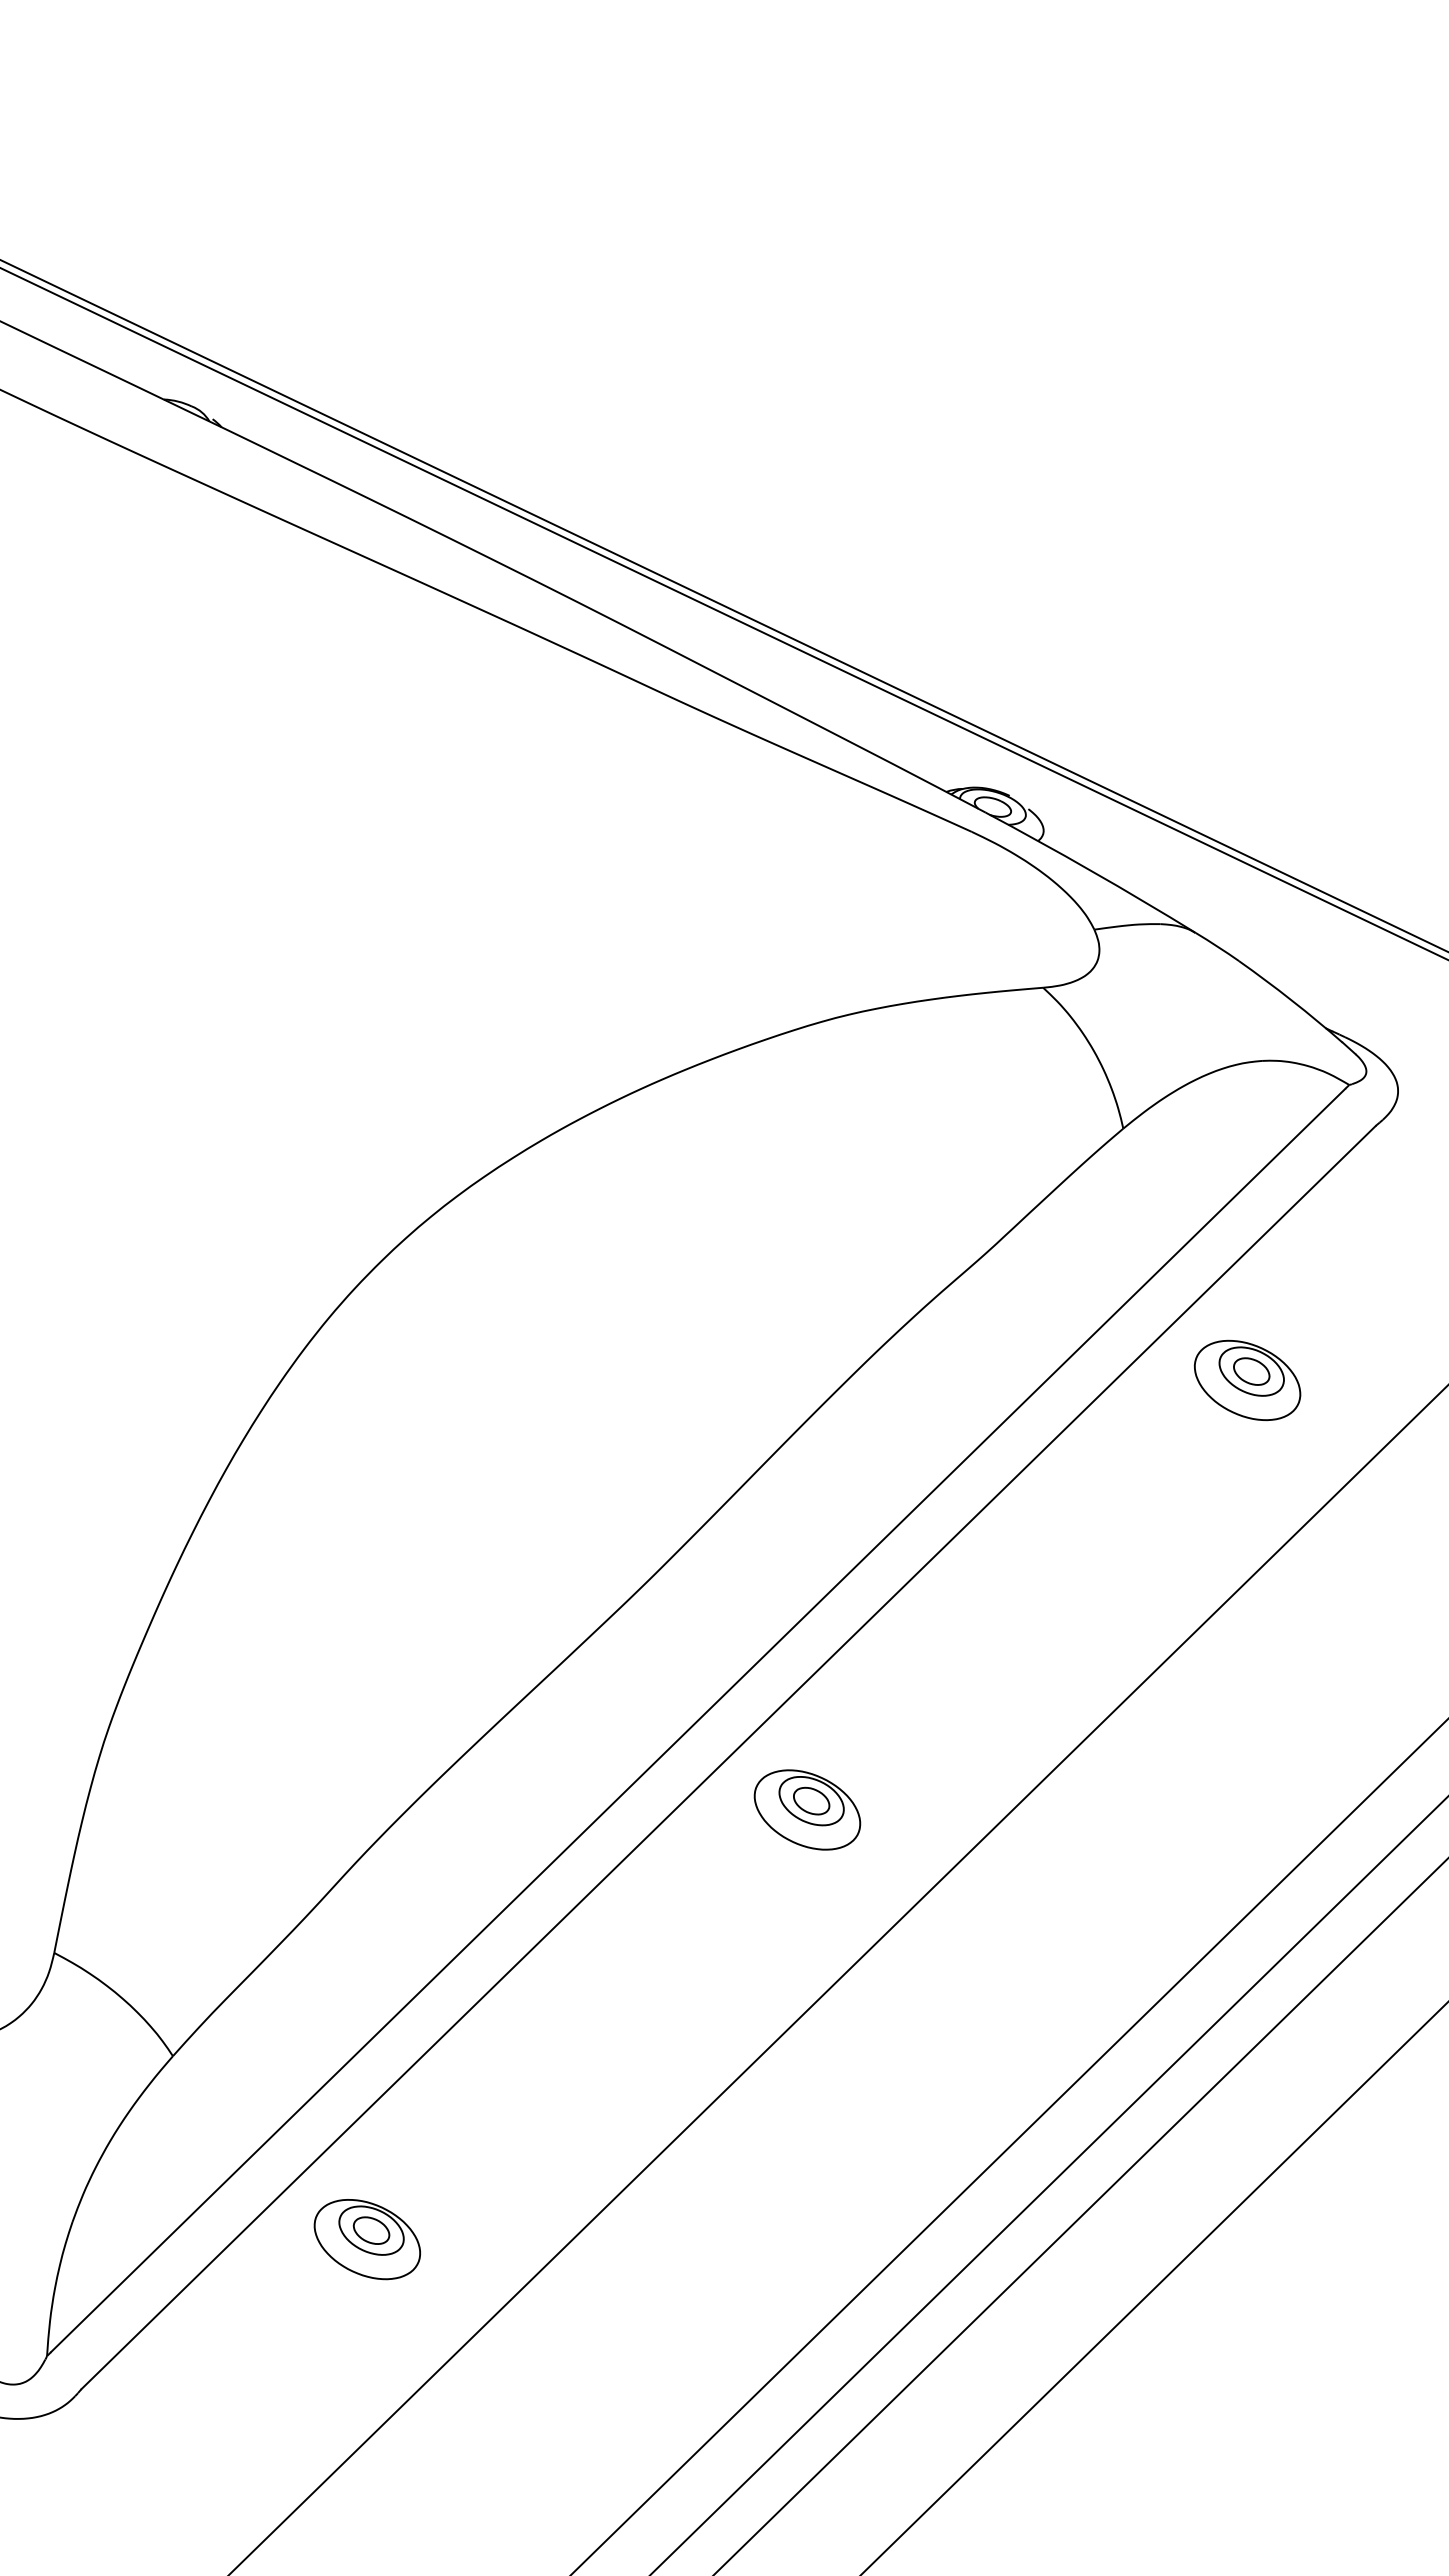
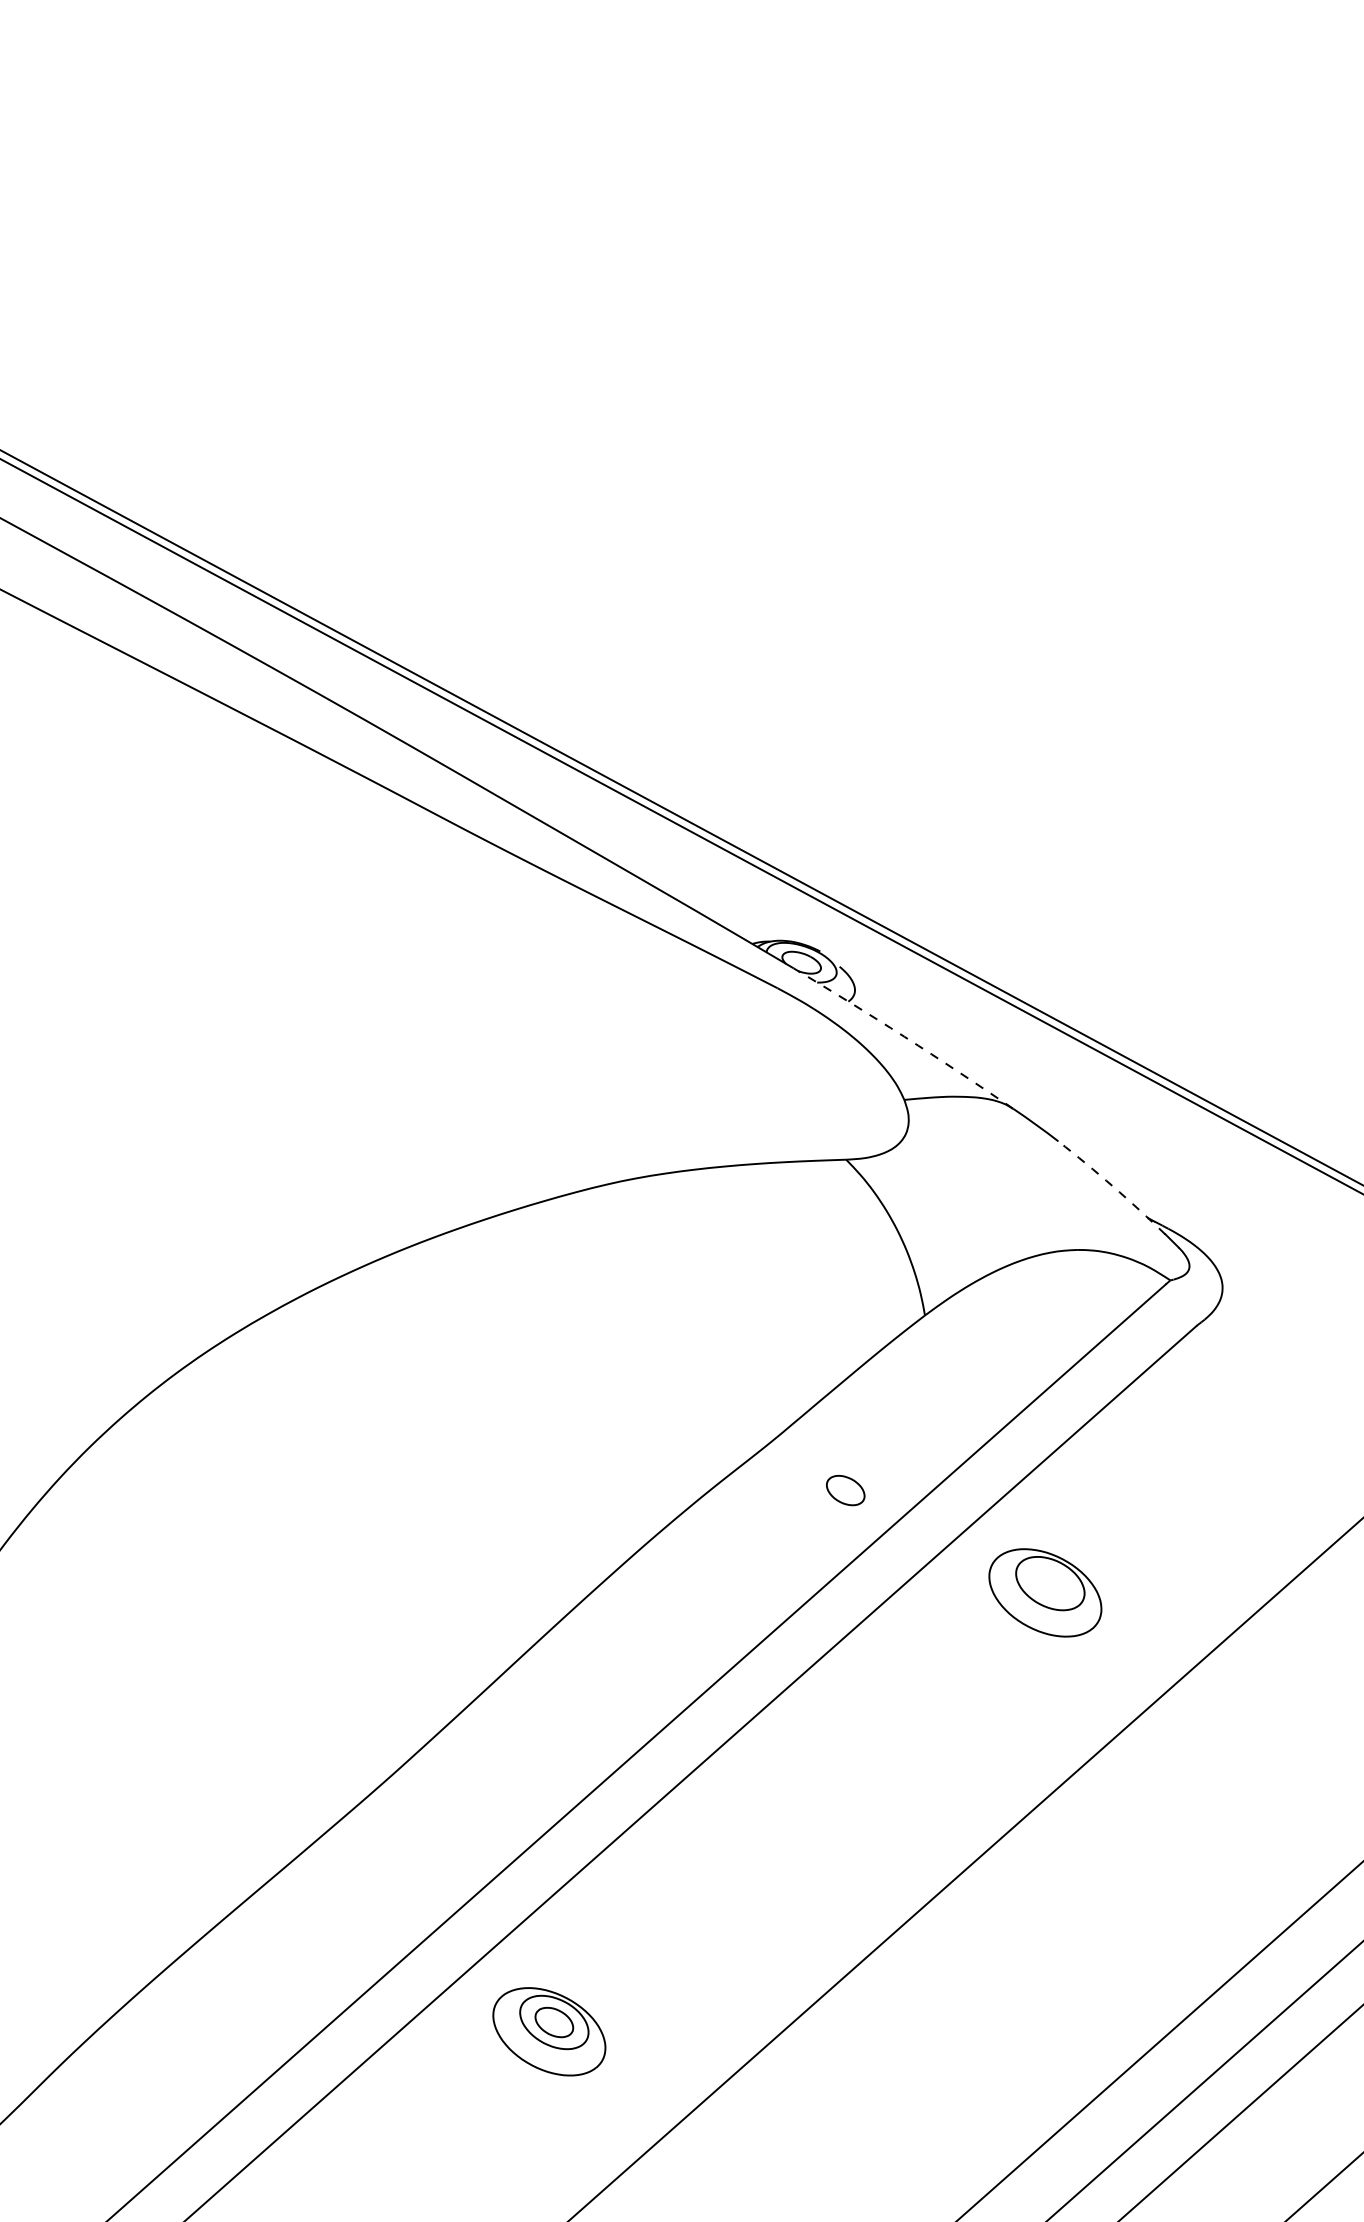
arc: (1091, 871) -> (904, 1037), solid -> dashed
arc: (1291, 1000) -> (1112, 1186), solid -> dashed
part: (1251, 1371) -> (845, 1490), moved

